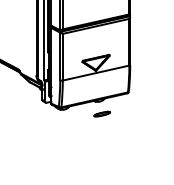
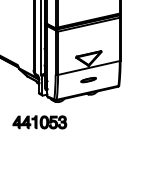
part: (102, 113) -> (88, 79), moved
part: (42, 131) -> (39, 122), added

